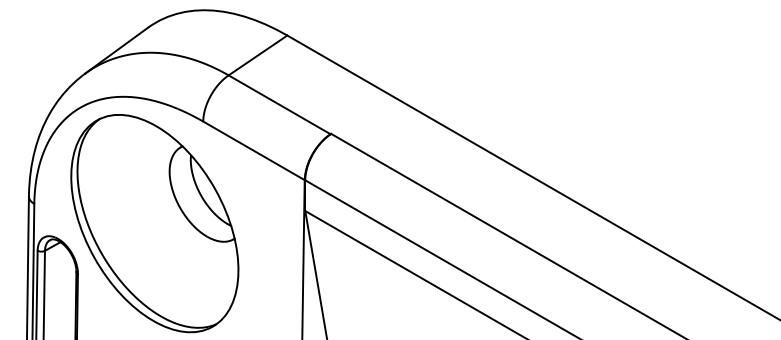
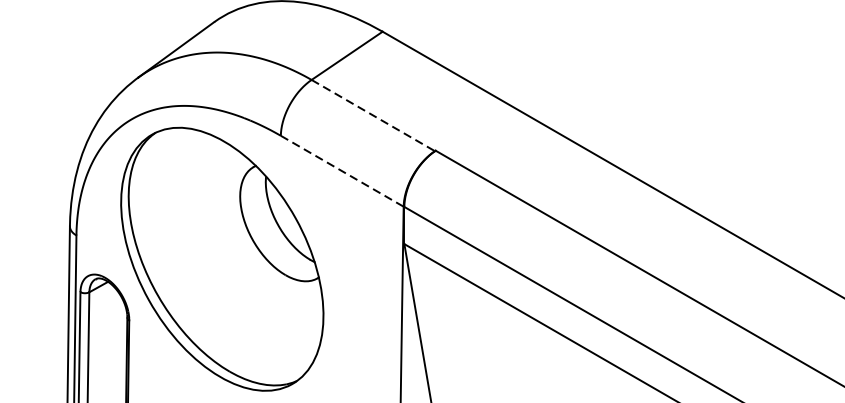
line: (279, 104) -> (373, 115), solid -> dashed
line: (253, 150) -> (341, 170), solid -> dashed

